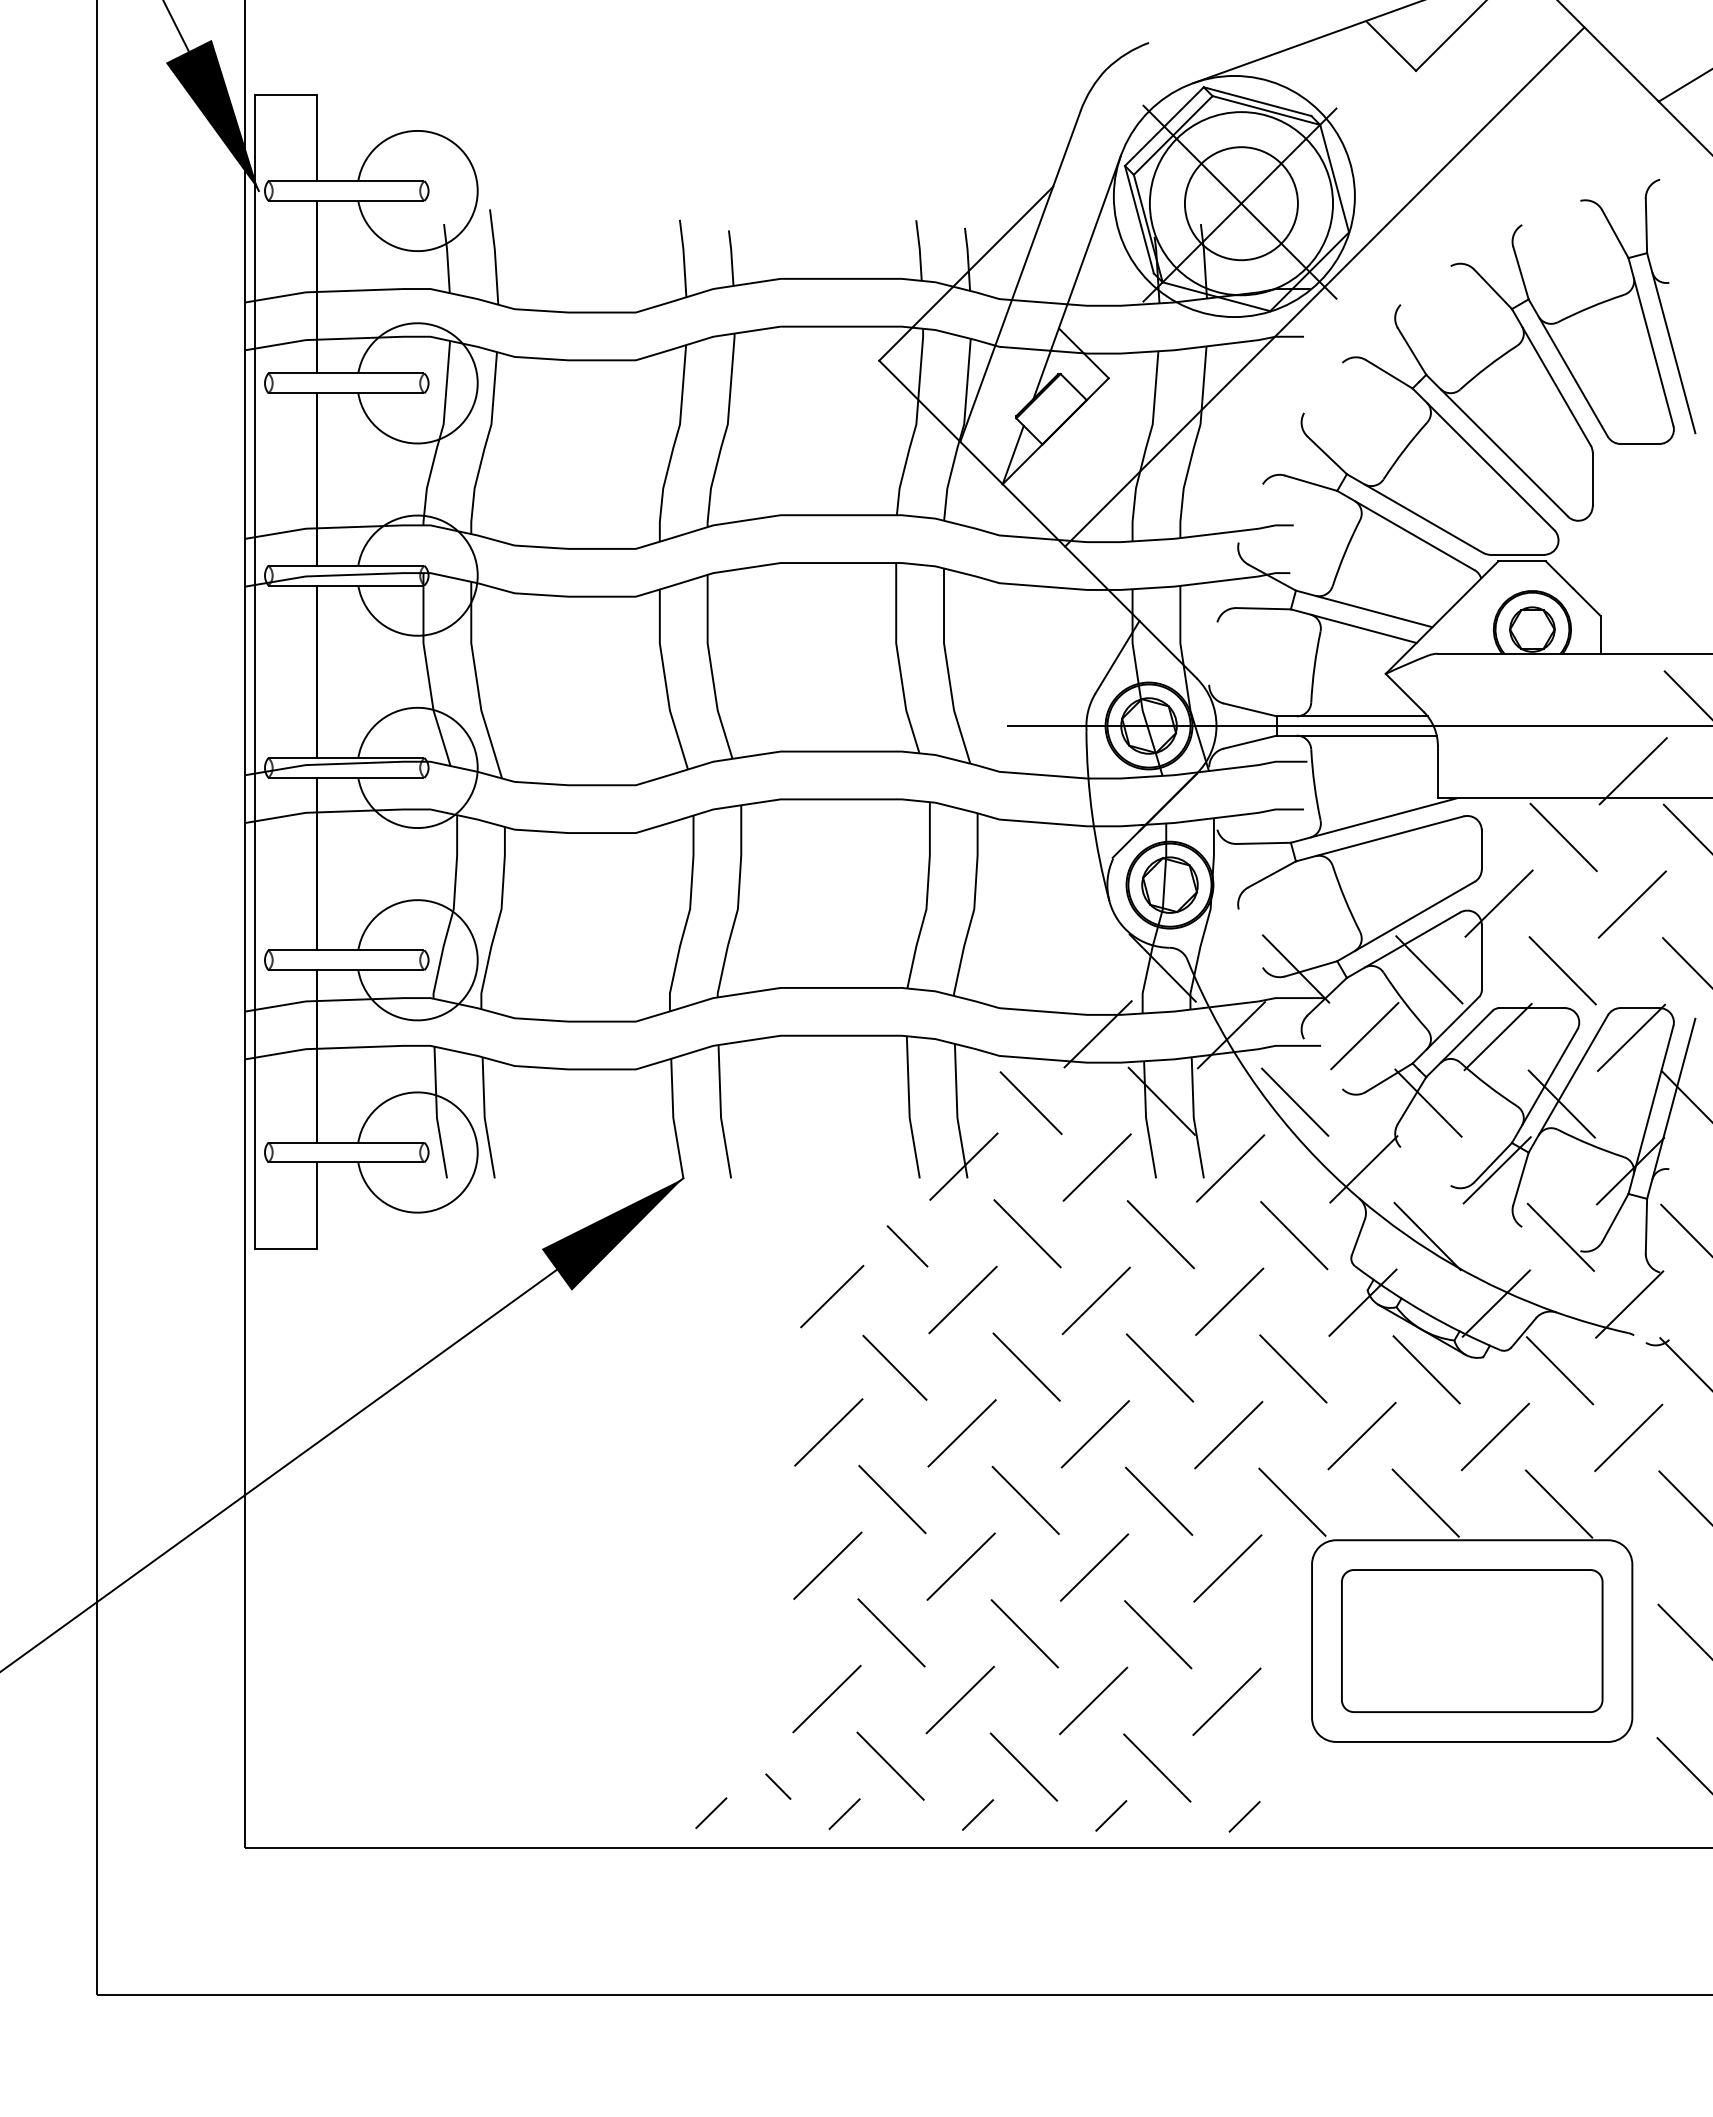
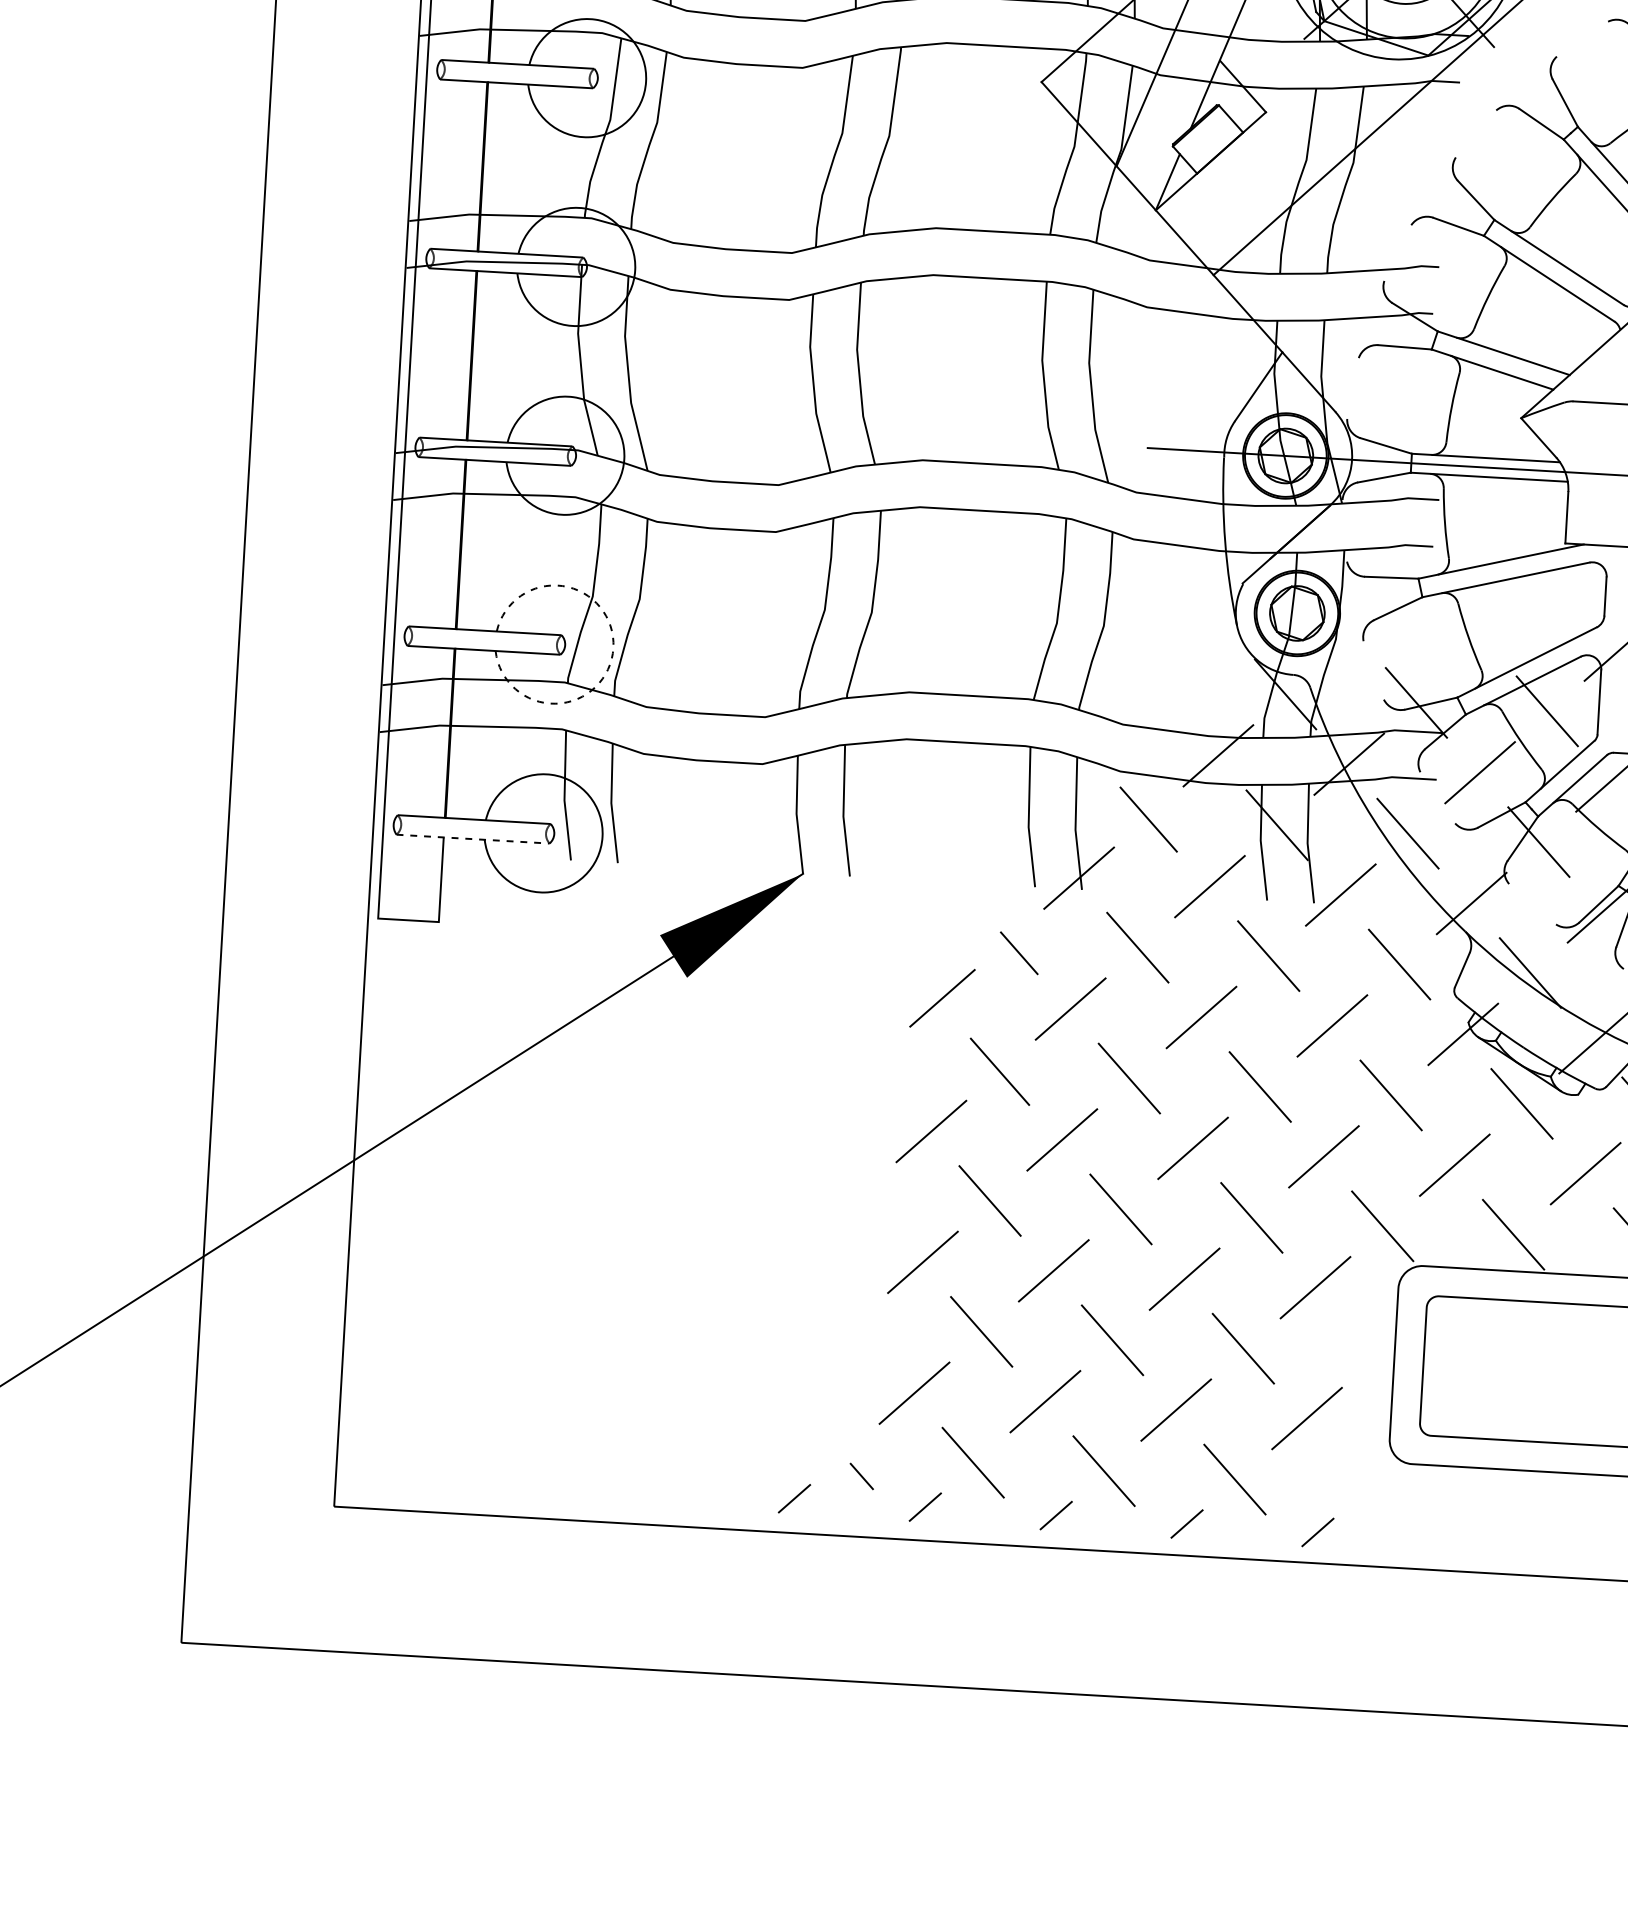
arc: (477, 960) -> (613, 648), solid -> dashed
line: (346, 1162) -> (473, 839), solid -> dashed

